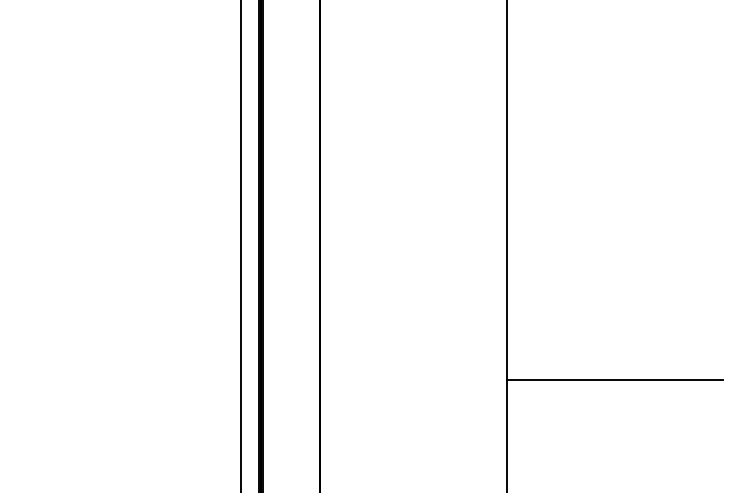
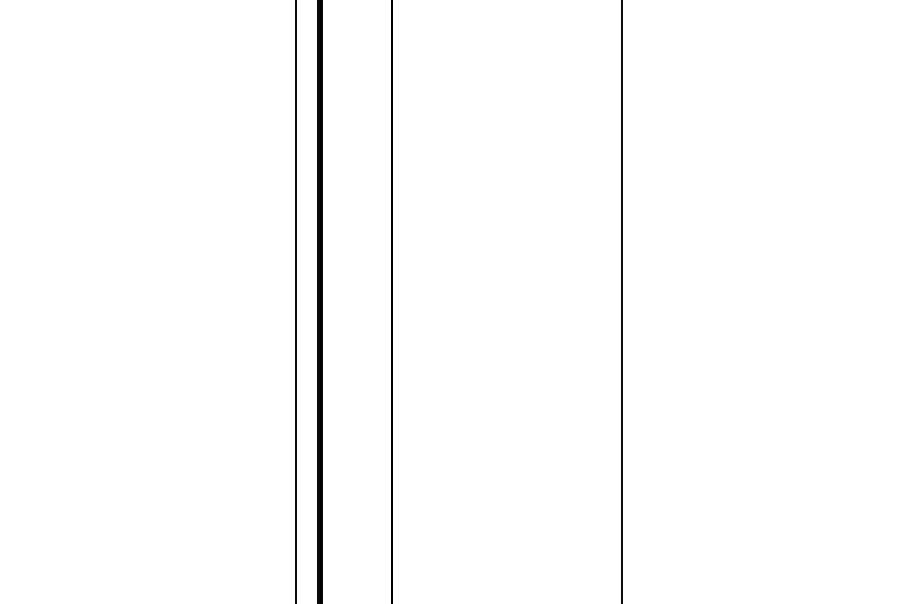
line: (614, 380) -> (753, 466), removed

